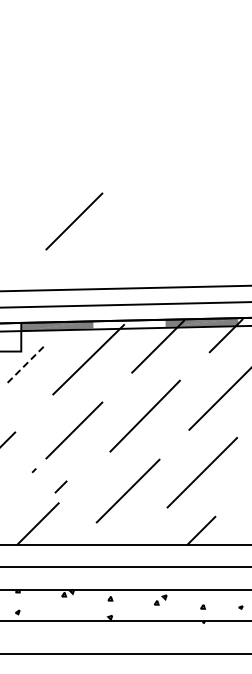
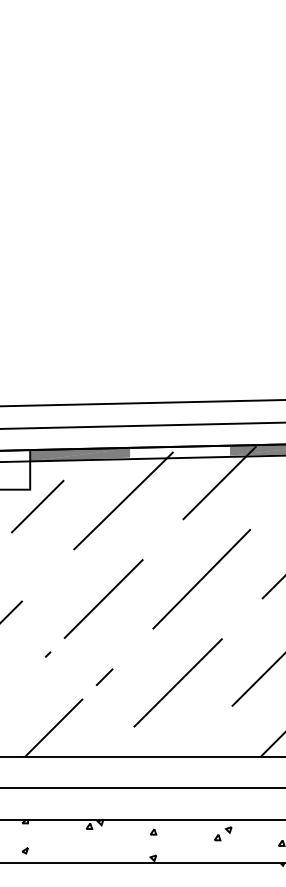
line: (74, 221) -> (103, 309), removed
line: (26, 363) -> (37, 506), dashed -> solid
line: (60, 486) -> (103, 676), moved

